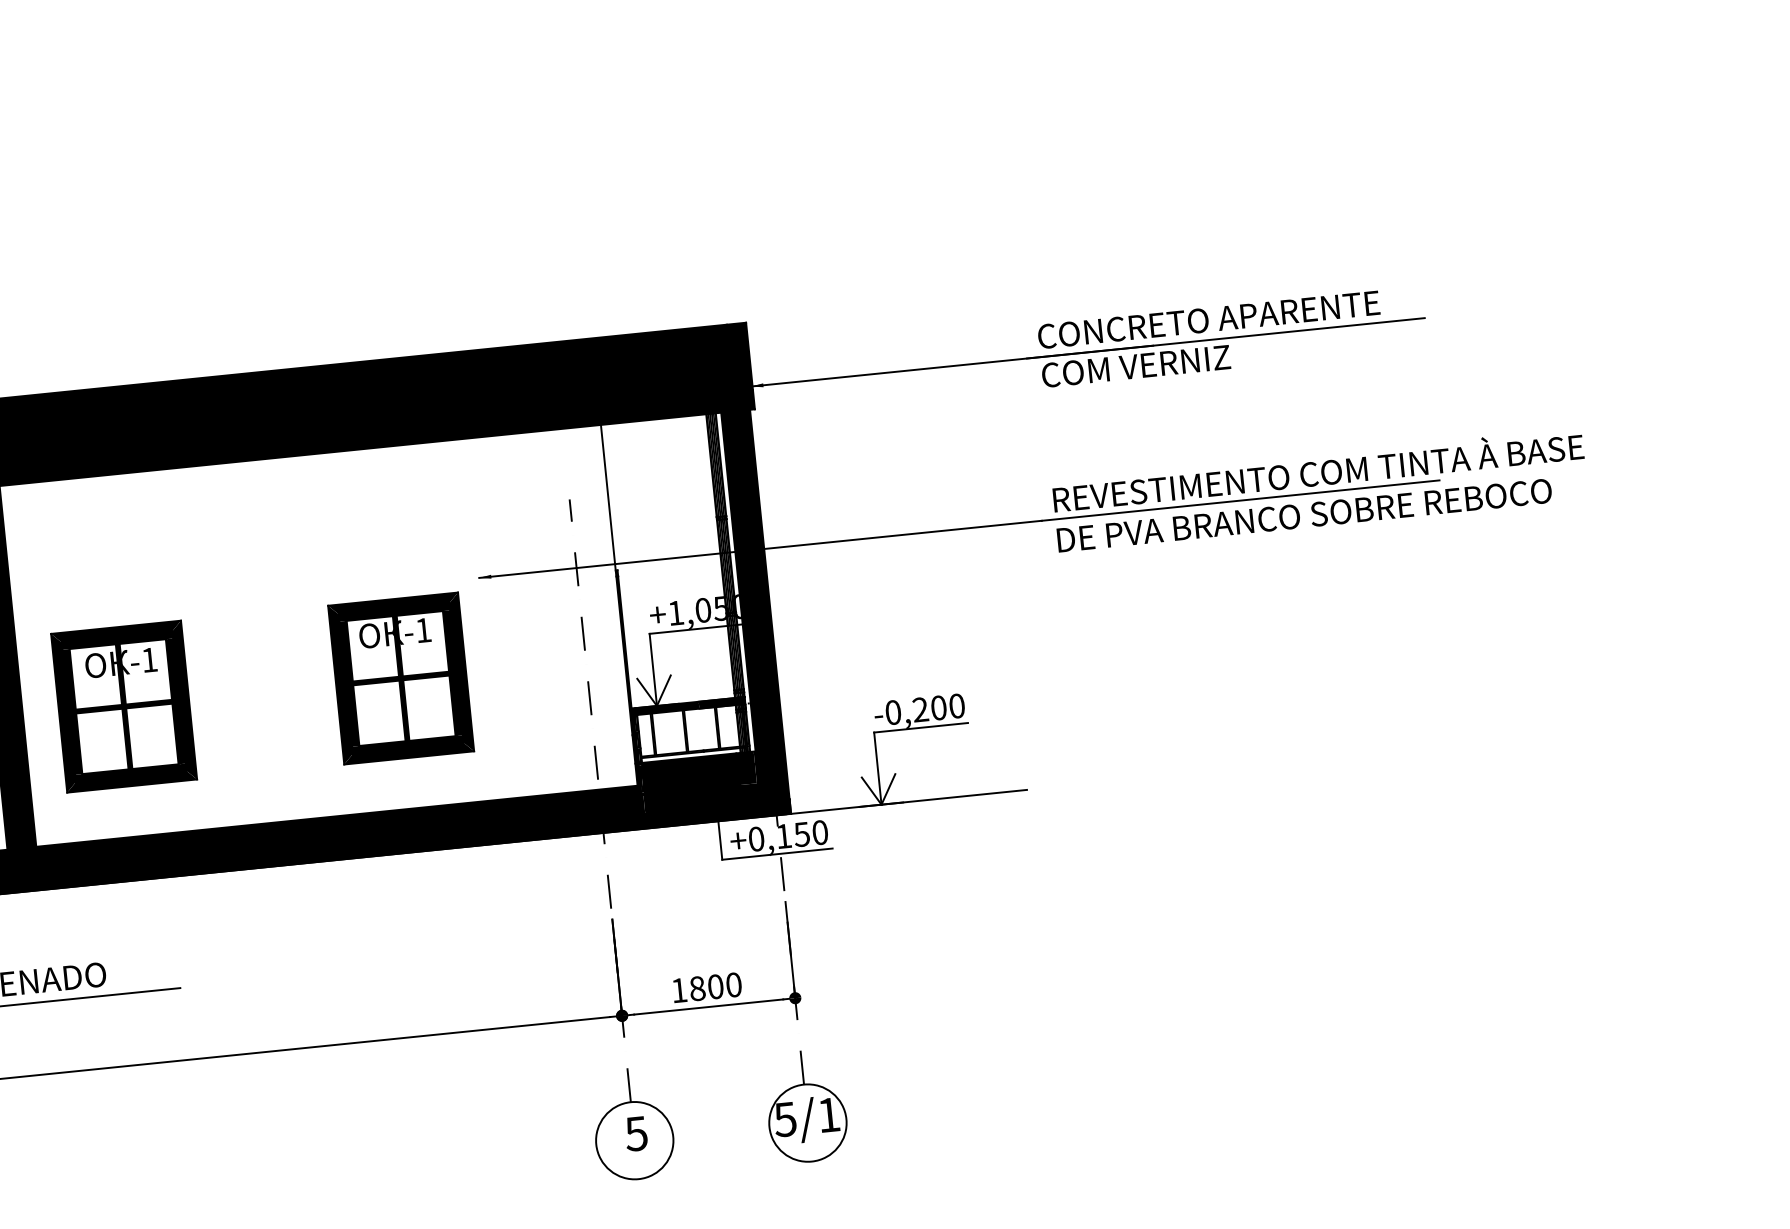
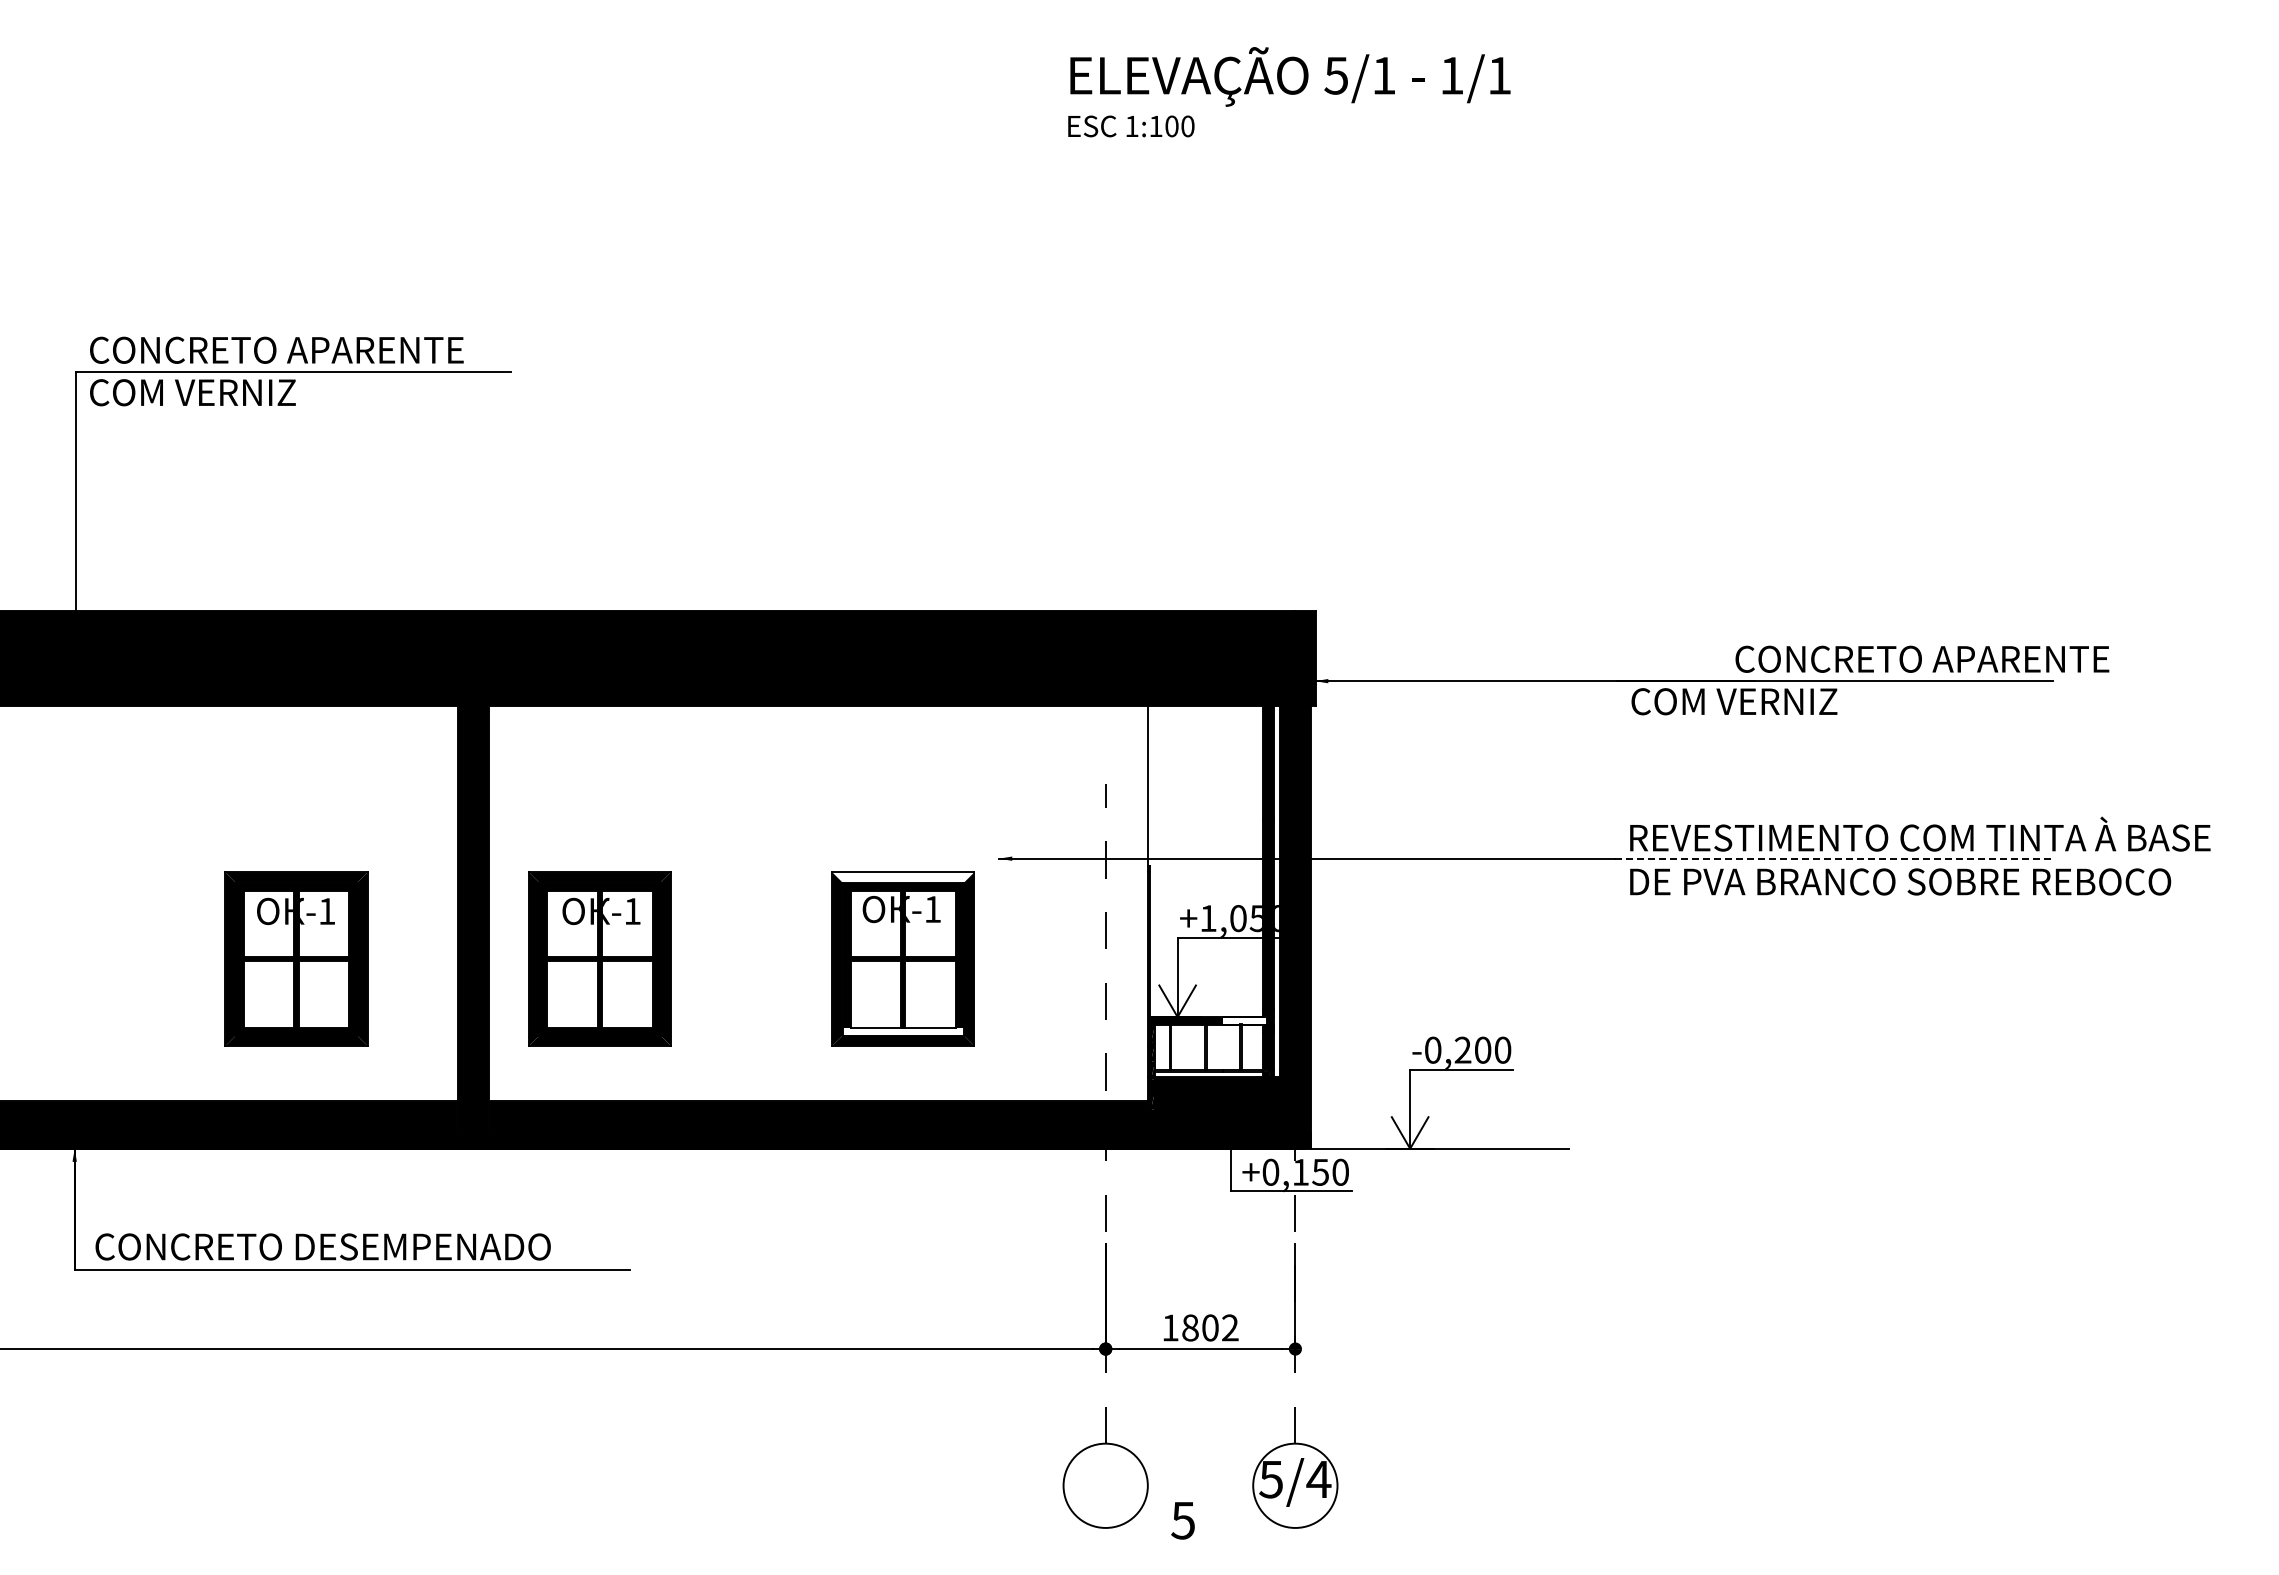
text: (1208, 319) -> (1922, 658), moved
line: (1240, 500) -> (1832, 858), solid -> dashed
fill: (393, 603) -> (903, 877), removed
fill: (722, 702) -> (1248, 1020), removed
fill: (407, 744) -> (902, 1031), removed
text: (734, 984) -> (1230, 1327), 1800 -> 1802
text: (828, 1115) -> (1318, 1479), 5/1 -> 5/4
text: (635, 1133) -> (1182, 1520), moved

